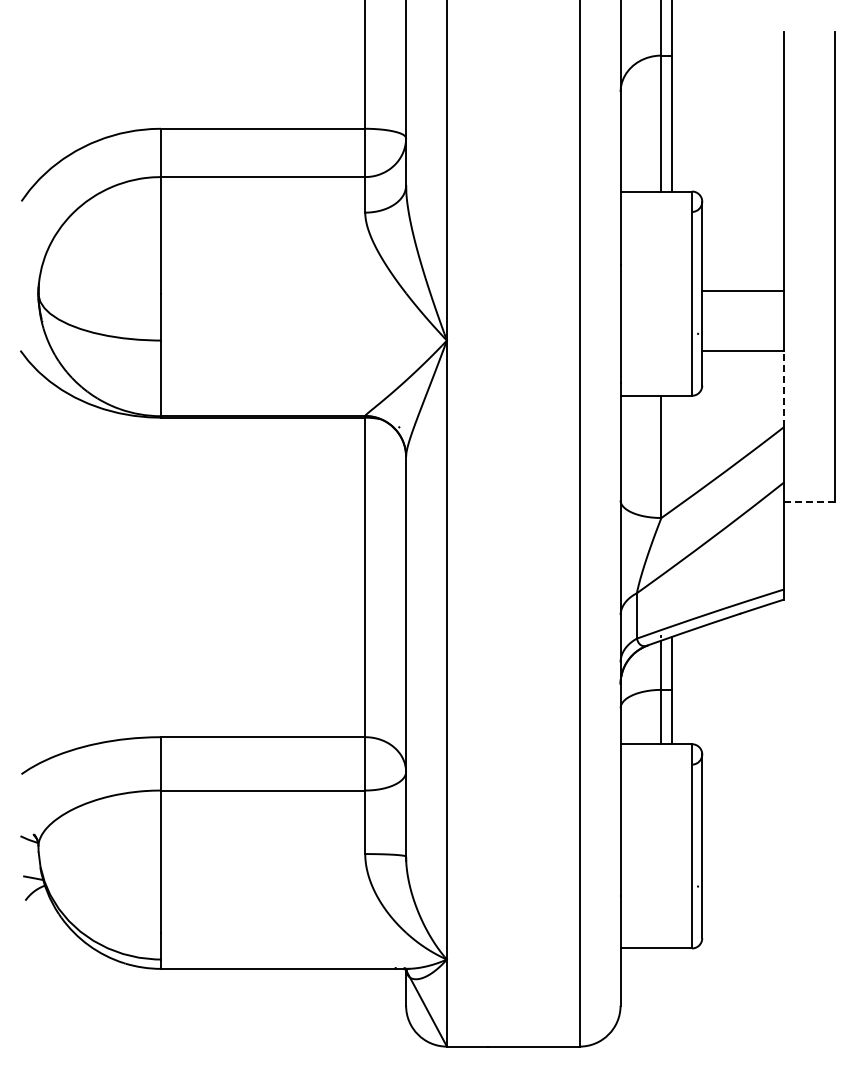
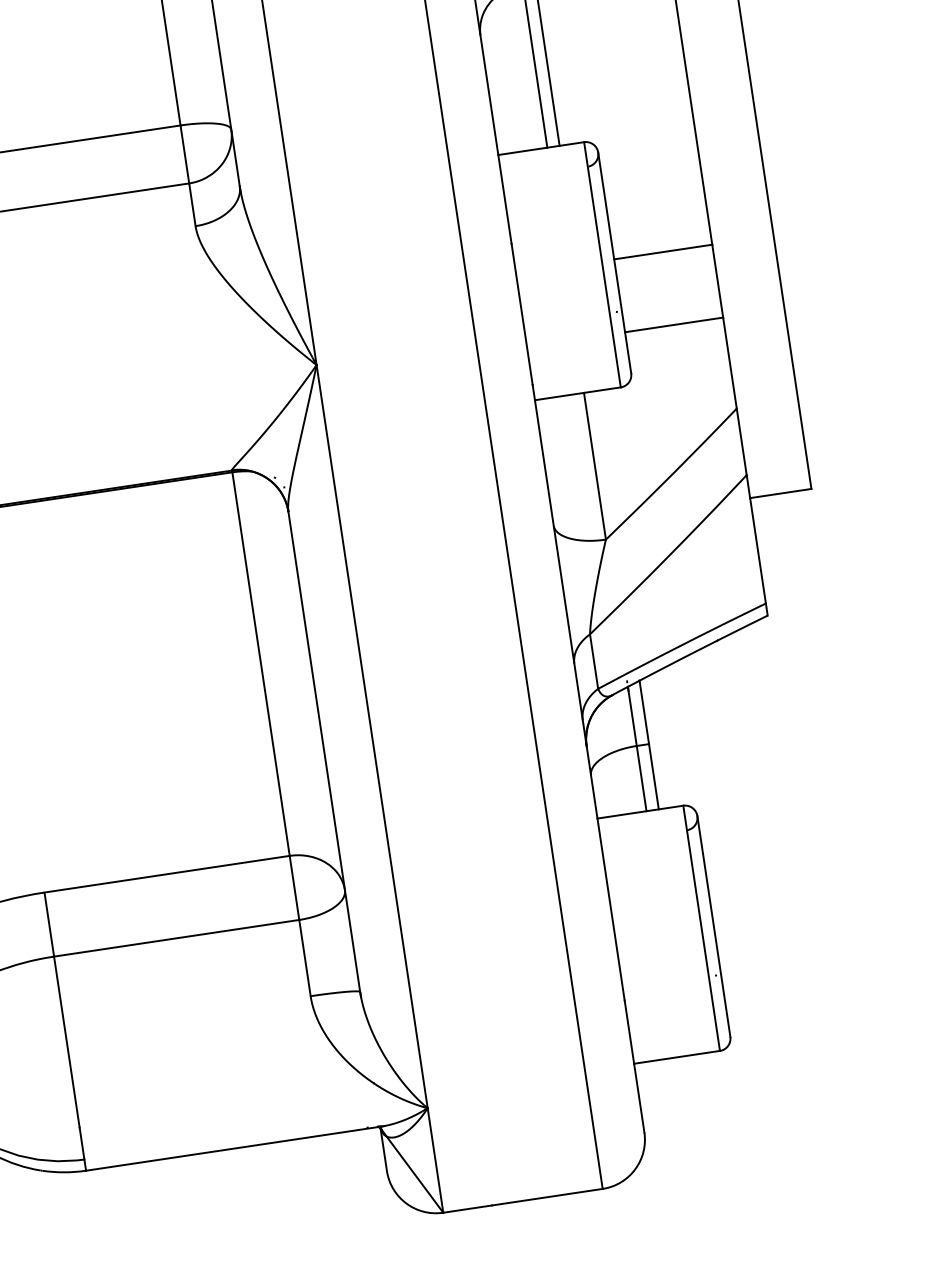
line: (783, 389) -> (729, 363), dashed -> solid
line: (809, 501) -> (780, 493), dashed -> solid

